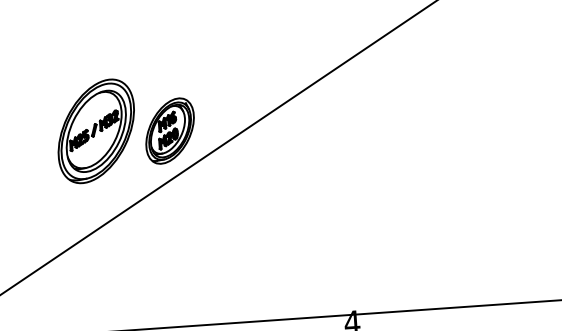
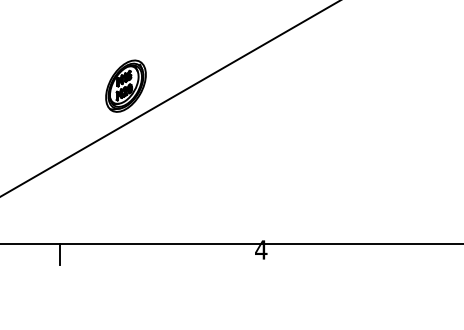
part: (95, 130) -> (66, 81), removed

